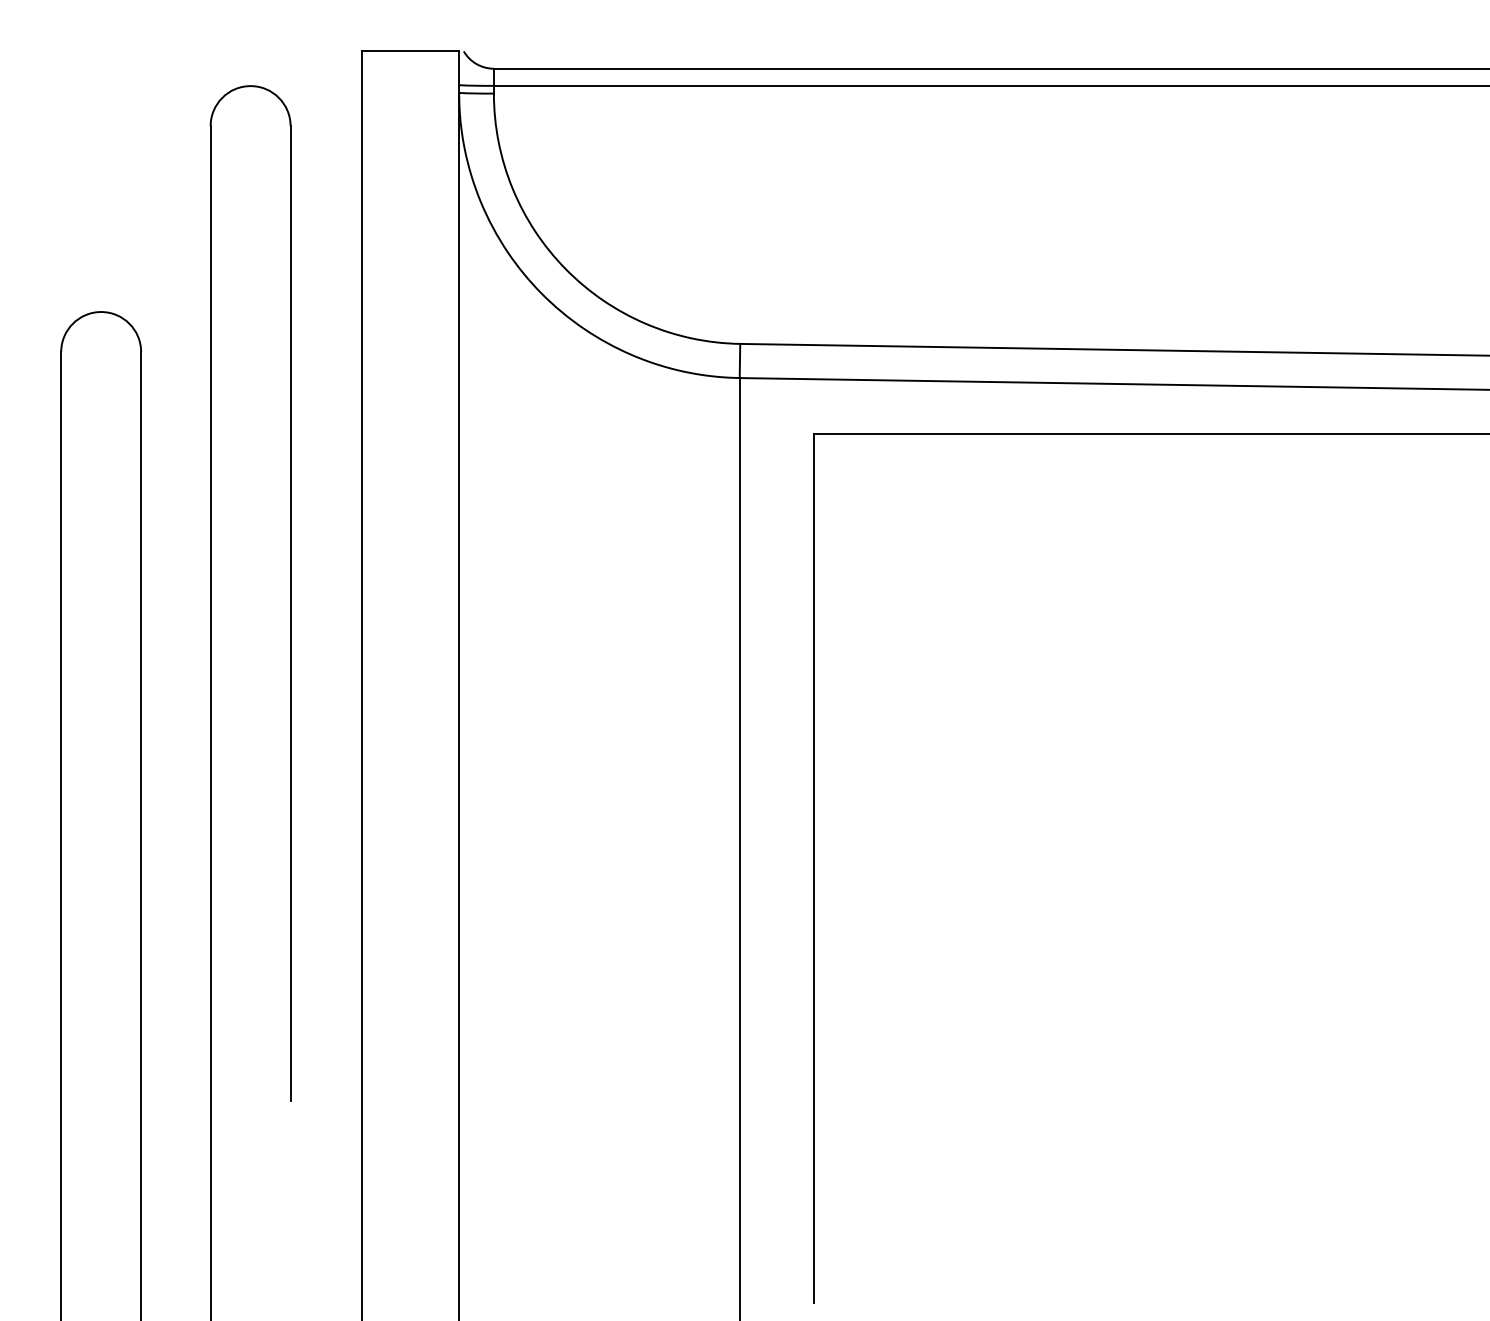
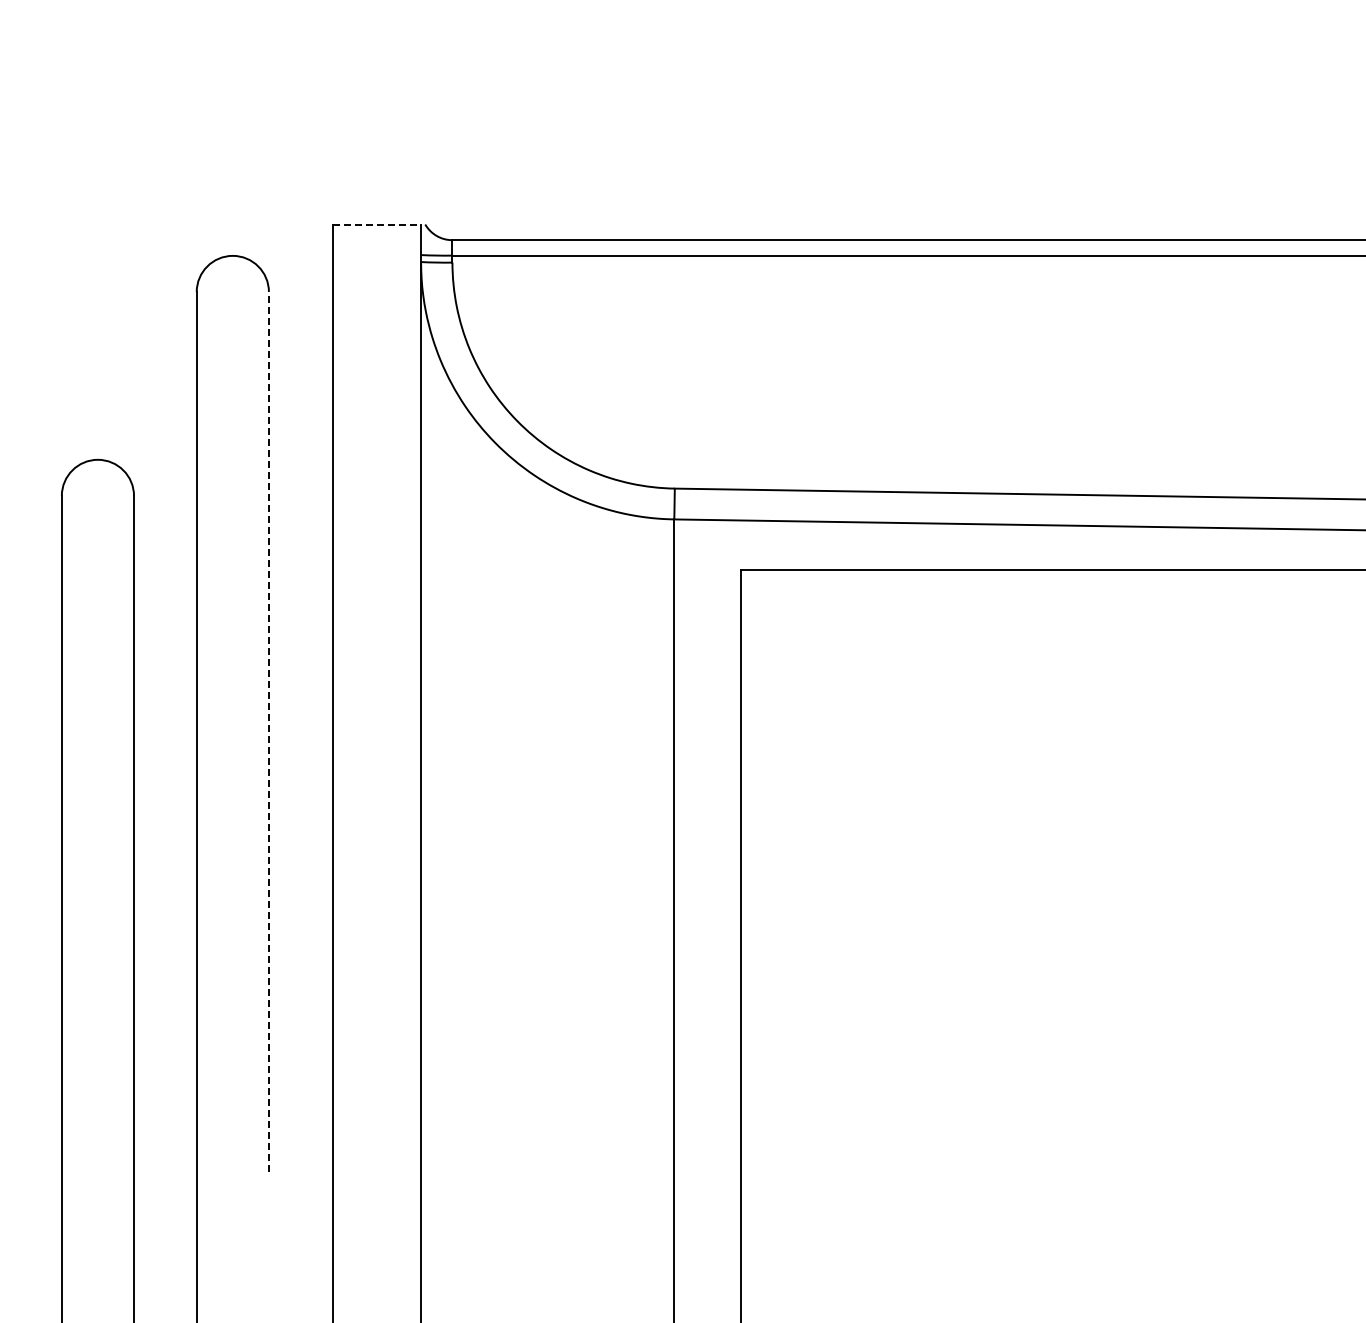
line: (410, 51) -> (377, 224), solid -> dashed
line: (290, 612) -> (268, 731), solid -> dashed

